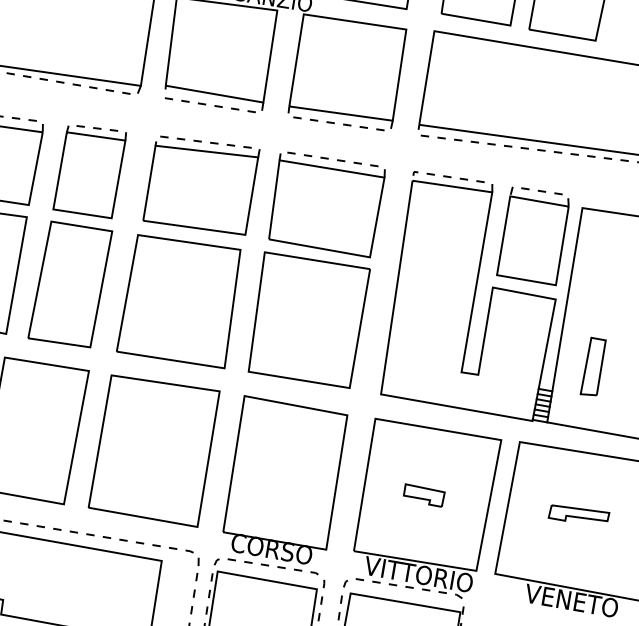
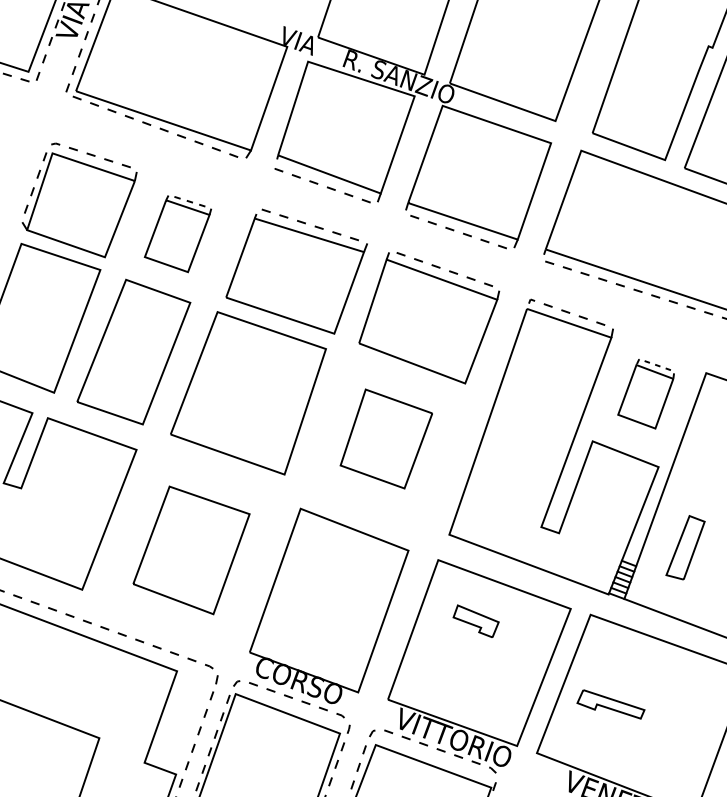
part: (89, 171) -> (177, 233), size x0.7
part: (531, 236) -> (645, 393), size x0.6
part: (309, 319) -> (386, 438), size x0.6
part: (154, 451) -> (191, 550), size x0.7
part: (423, 494) -> (475, 620), moved
part: (578, 513) -> (610, 704), moved

